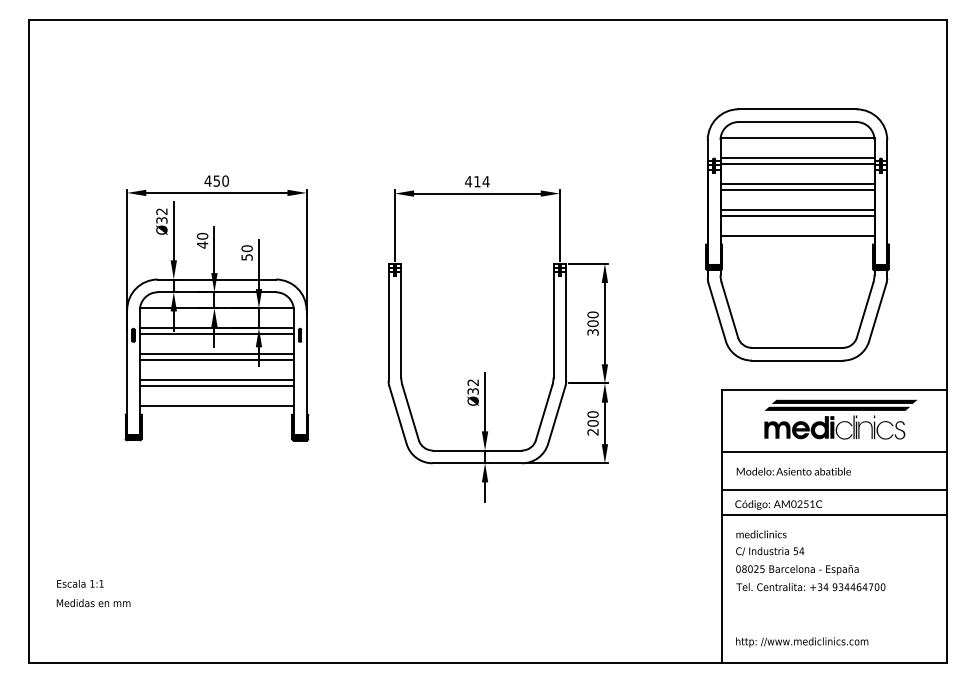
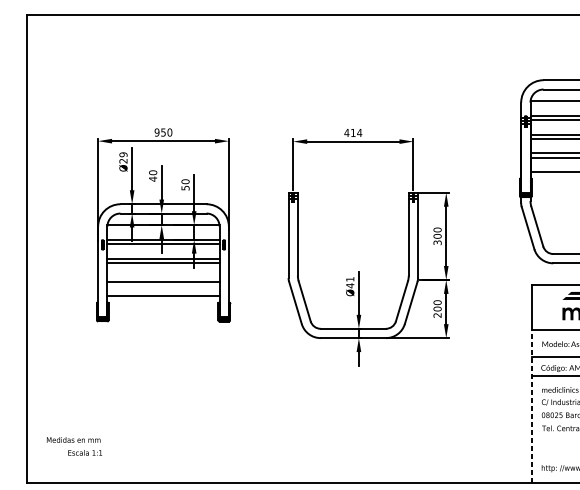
text: (207, 180) -> (156, 132), 450 -> 950
text: (161, 215) -> (123, 157), Ø32 -> Ø29
line: (216, 380) -> (163, 277), removed
text: (472, 387) -> (349, 282), Ø32 -> Ø41
line: (722, 556) -> (531, 406), solid -> dashed
text: (80, 583) -> (85, 452), moved

